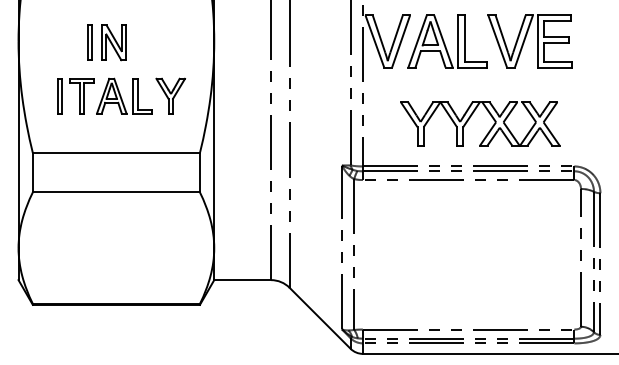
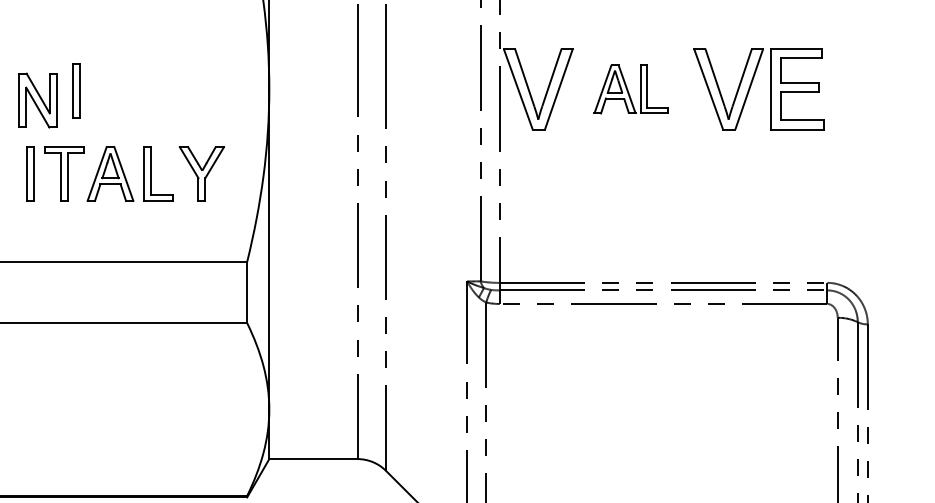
part: (447, 41) -> (630, 89), size x0.6
part: (113, 42) -> (37, 100), moved
part: (470, 118) -> (666, 208), removed

